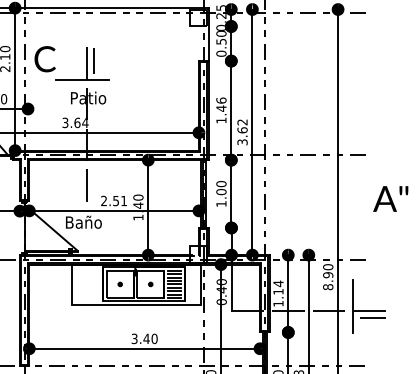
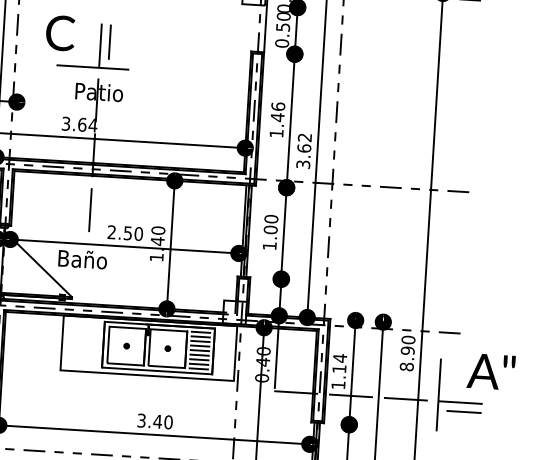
text: (44, 59) -> (59, 33), moved
text: (390, 198) -> (490, 371), moved
text: (124, 200) -> (139, 233), 2.51 -> 2.50

